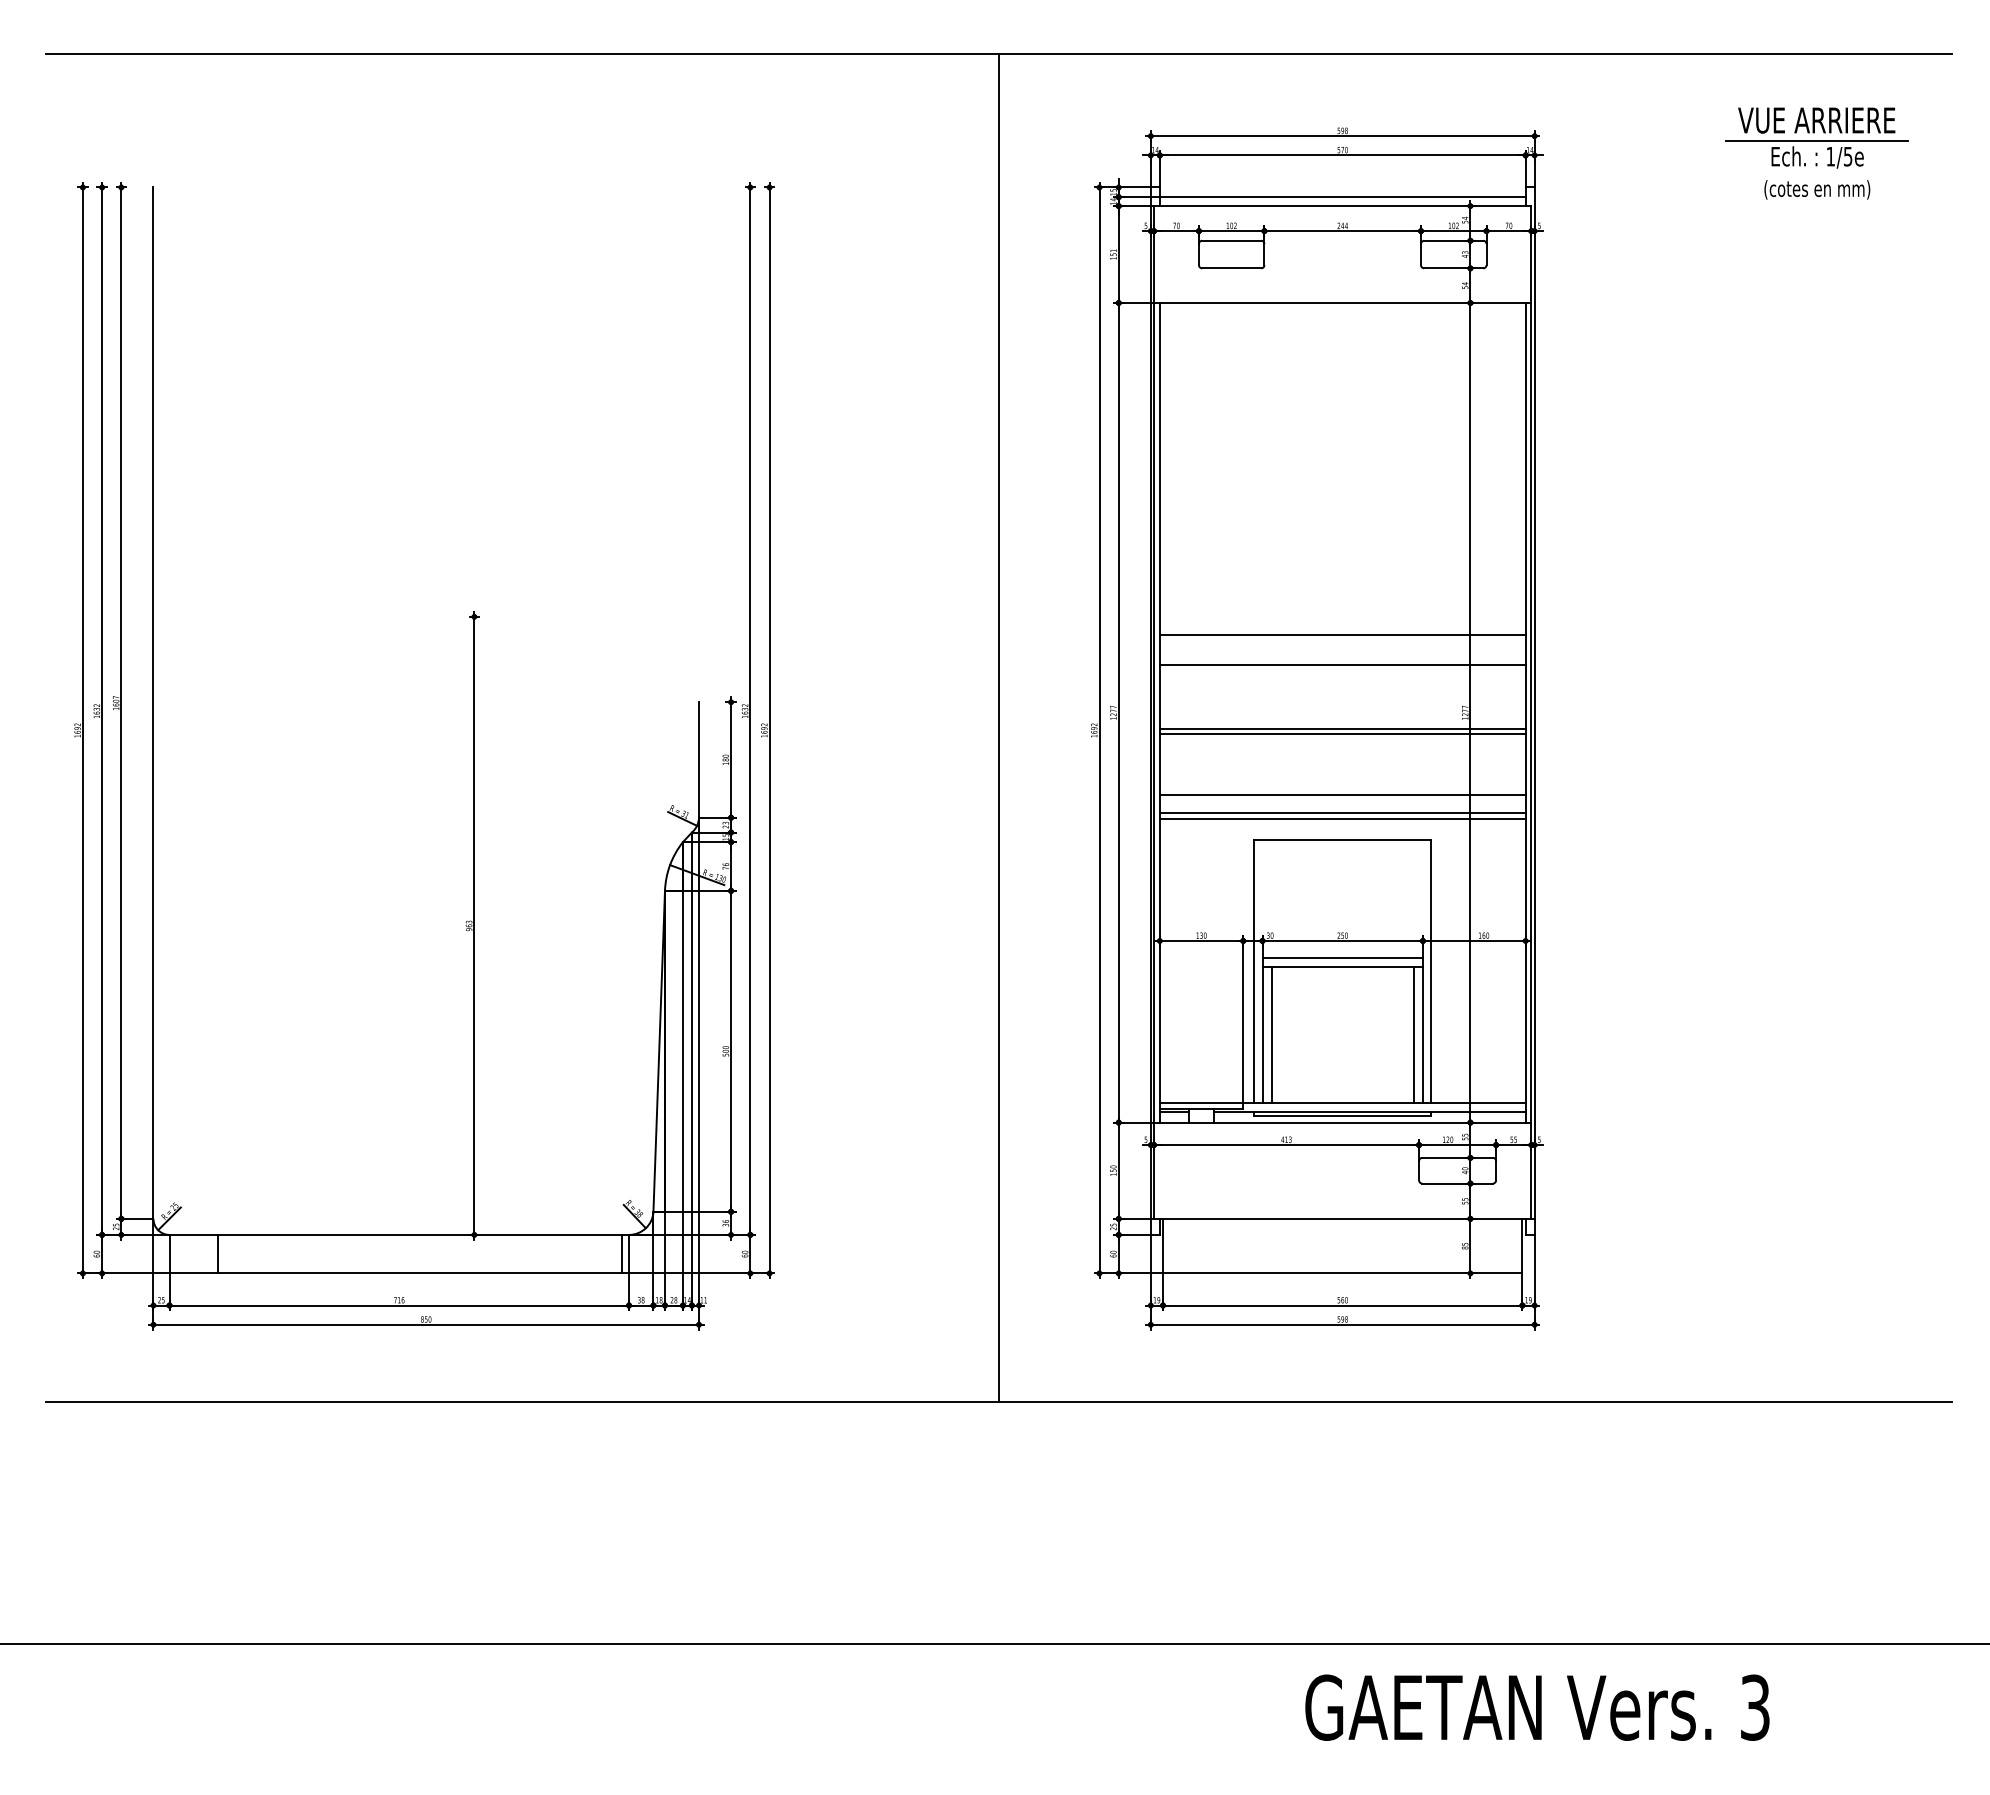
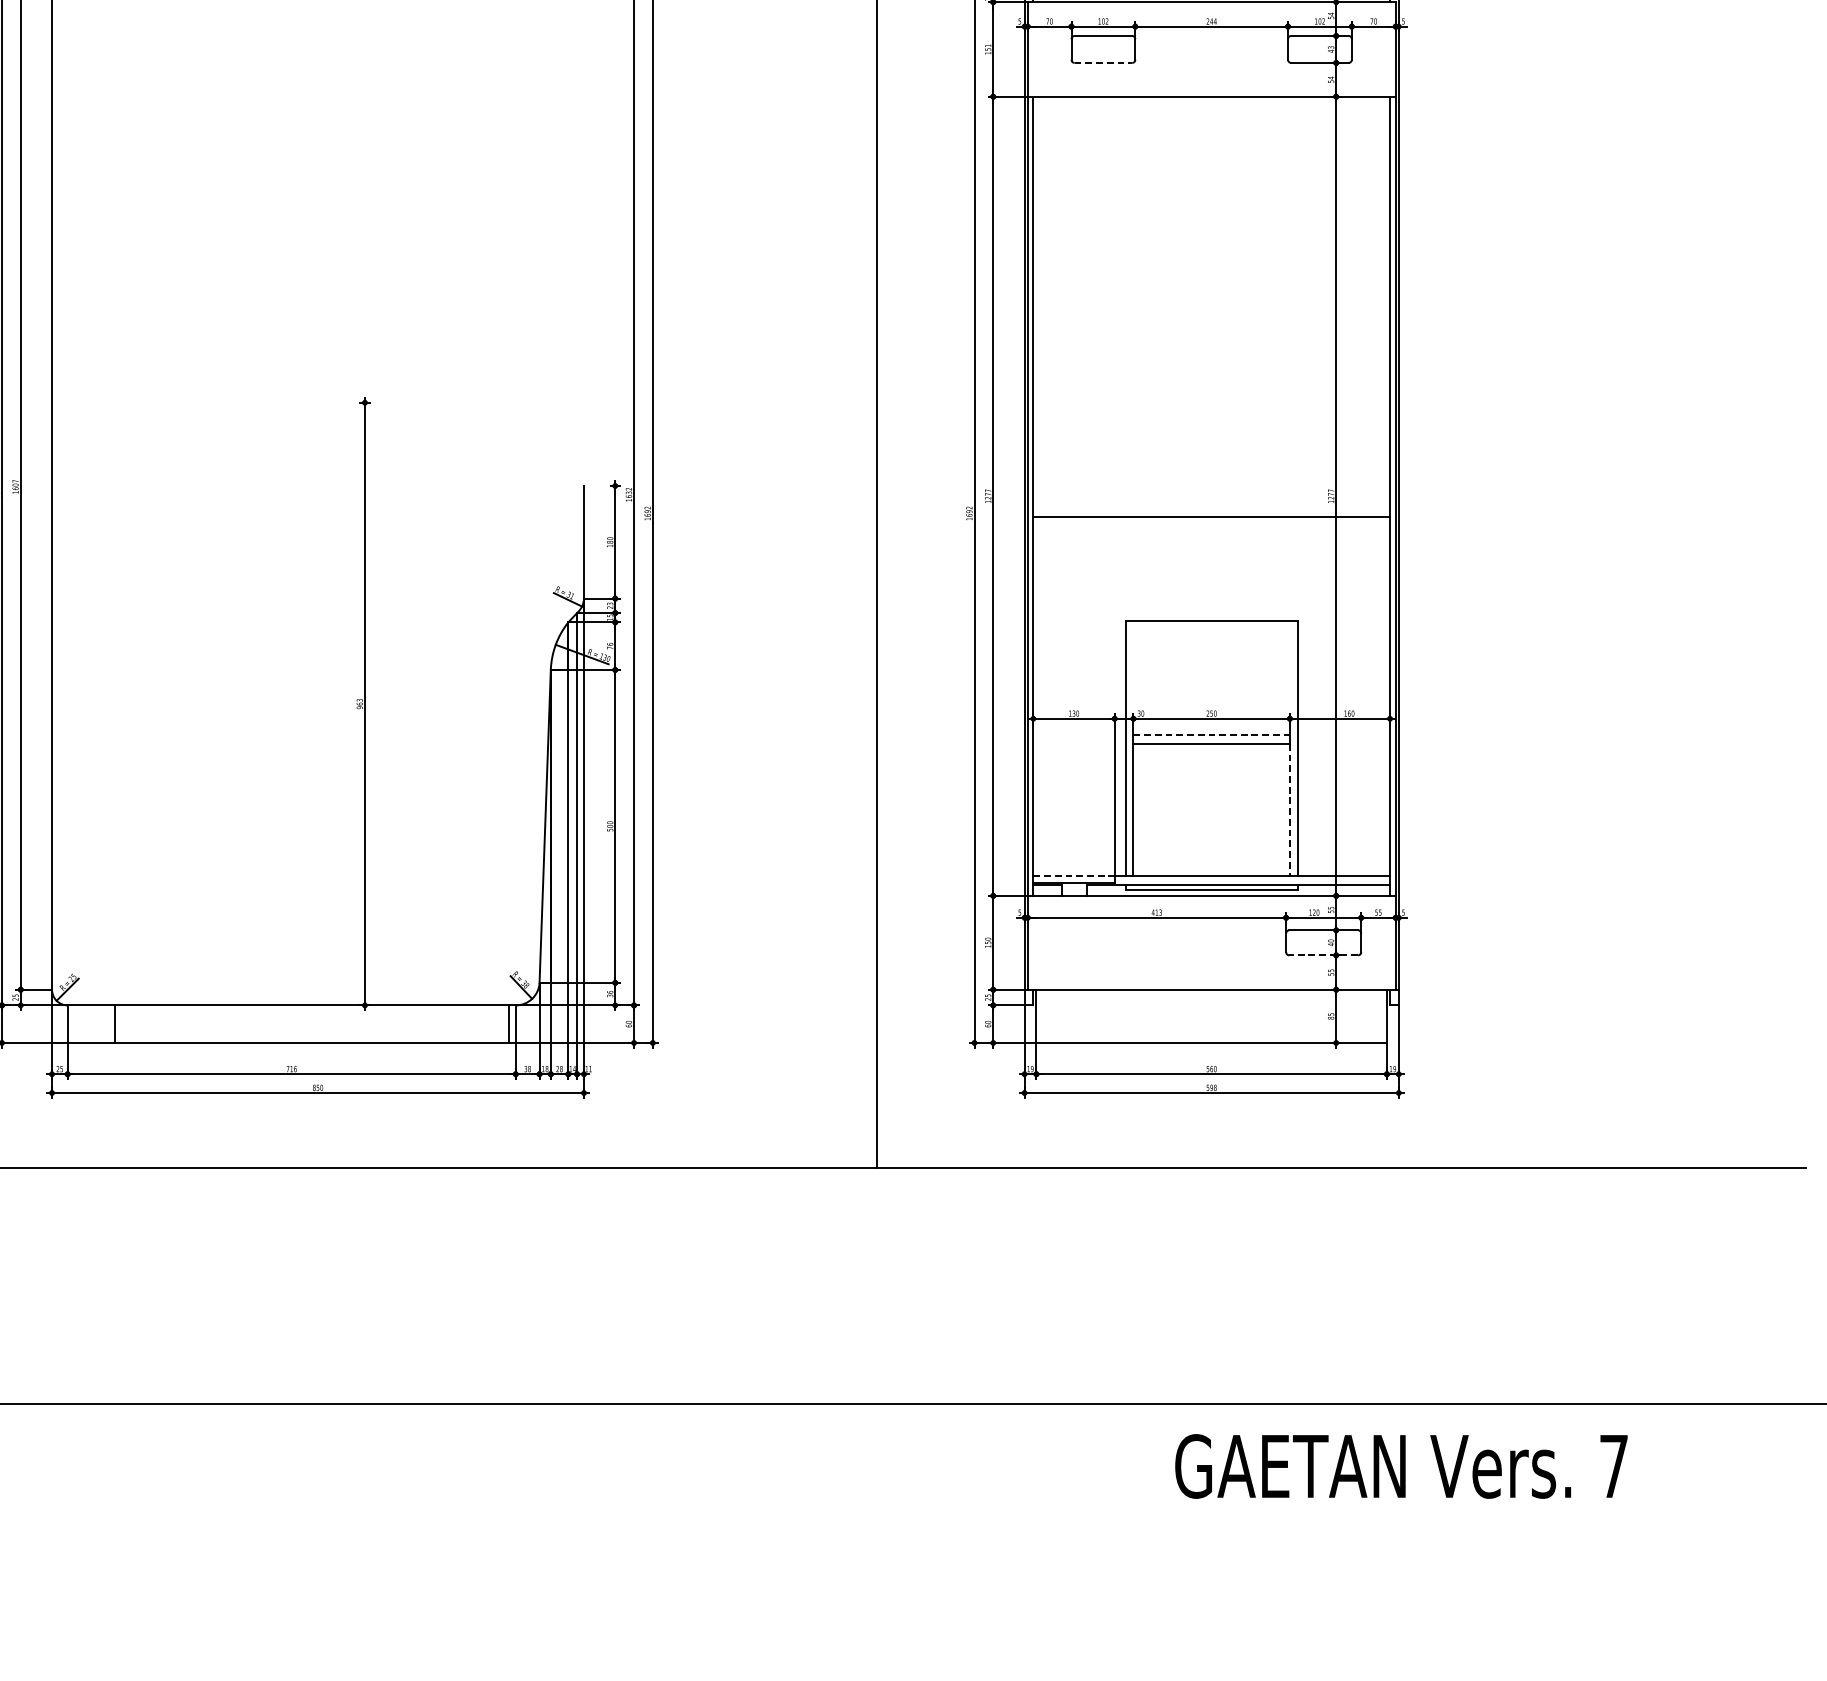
line: (1231, 268) -> (1103, 63), solid -> dashed
line: (1342, 635) -> (1211, 420), removed
line: (1342, 665) -> (1211, 450), removed
line: (1342, 729) -> (1211, 512), removed
line: (1342, 795) -> (1211, 576), removed
line: (1342, 812) -> (1211, 593), removed
line: (1342, 819) -> (1211, 600), removed
line: (1343, 957) -> (1212, 734), solid -> dashed
line: (1271, 1034) -> (1142, 809), removed
line: (1413, 1034) -> (1280, 809), removed
line: (1422, 1035) -> (1289, 810), solid -> dashed
line: (1201, 1102) -> (1073, 876), solid -> dashed
line: (1457, 1183) -> (1323, 955), solid -> dashed
text: (1755, 1707) -> (1614, 1466), 3 -> 7

